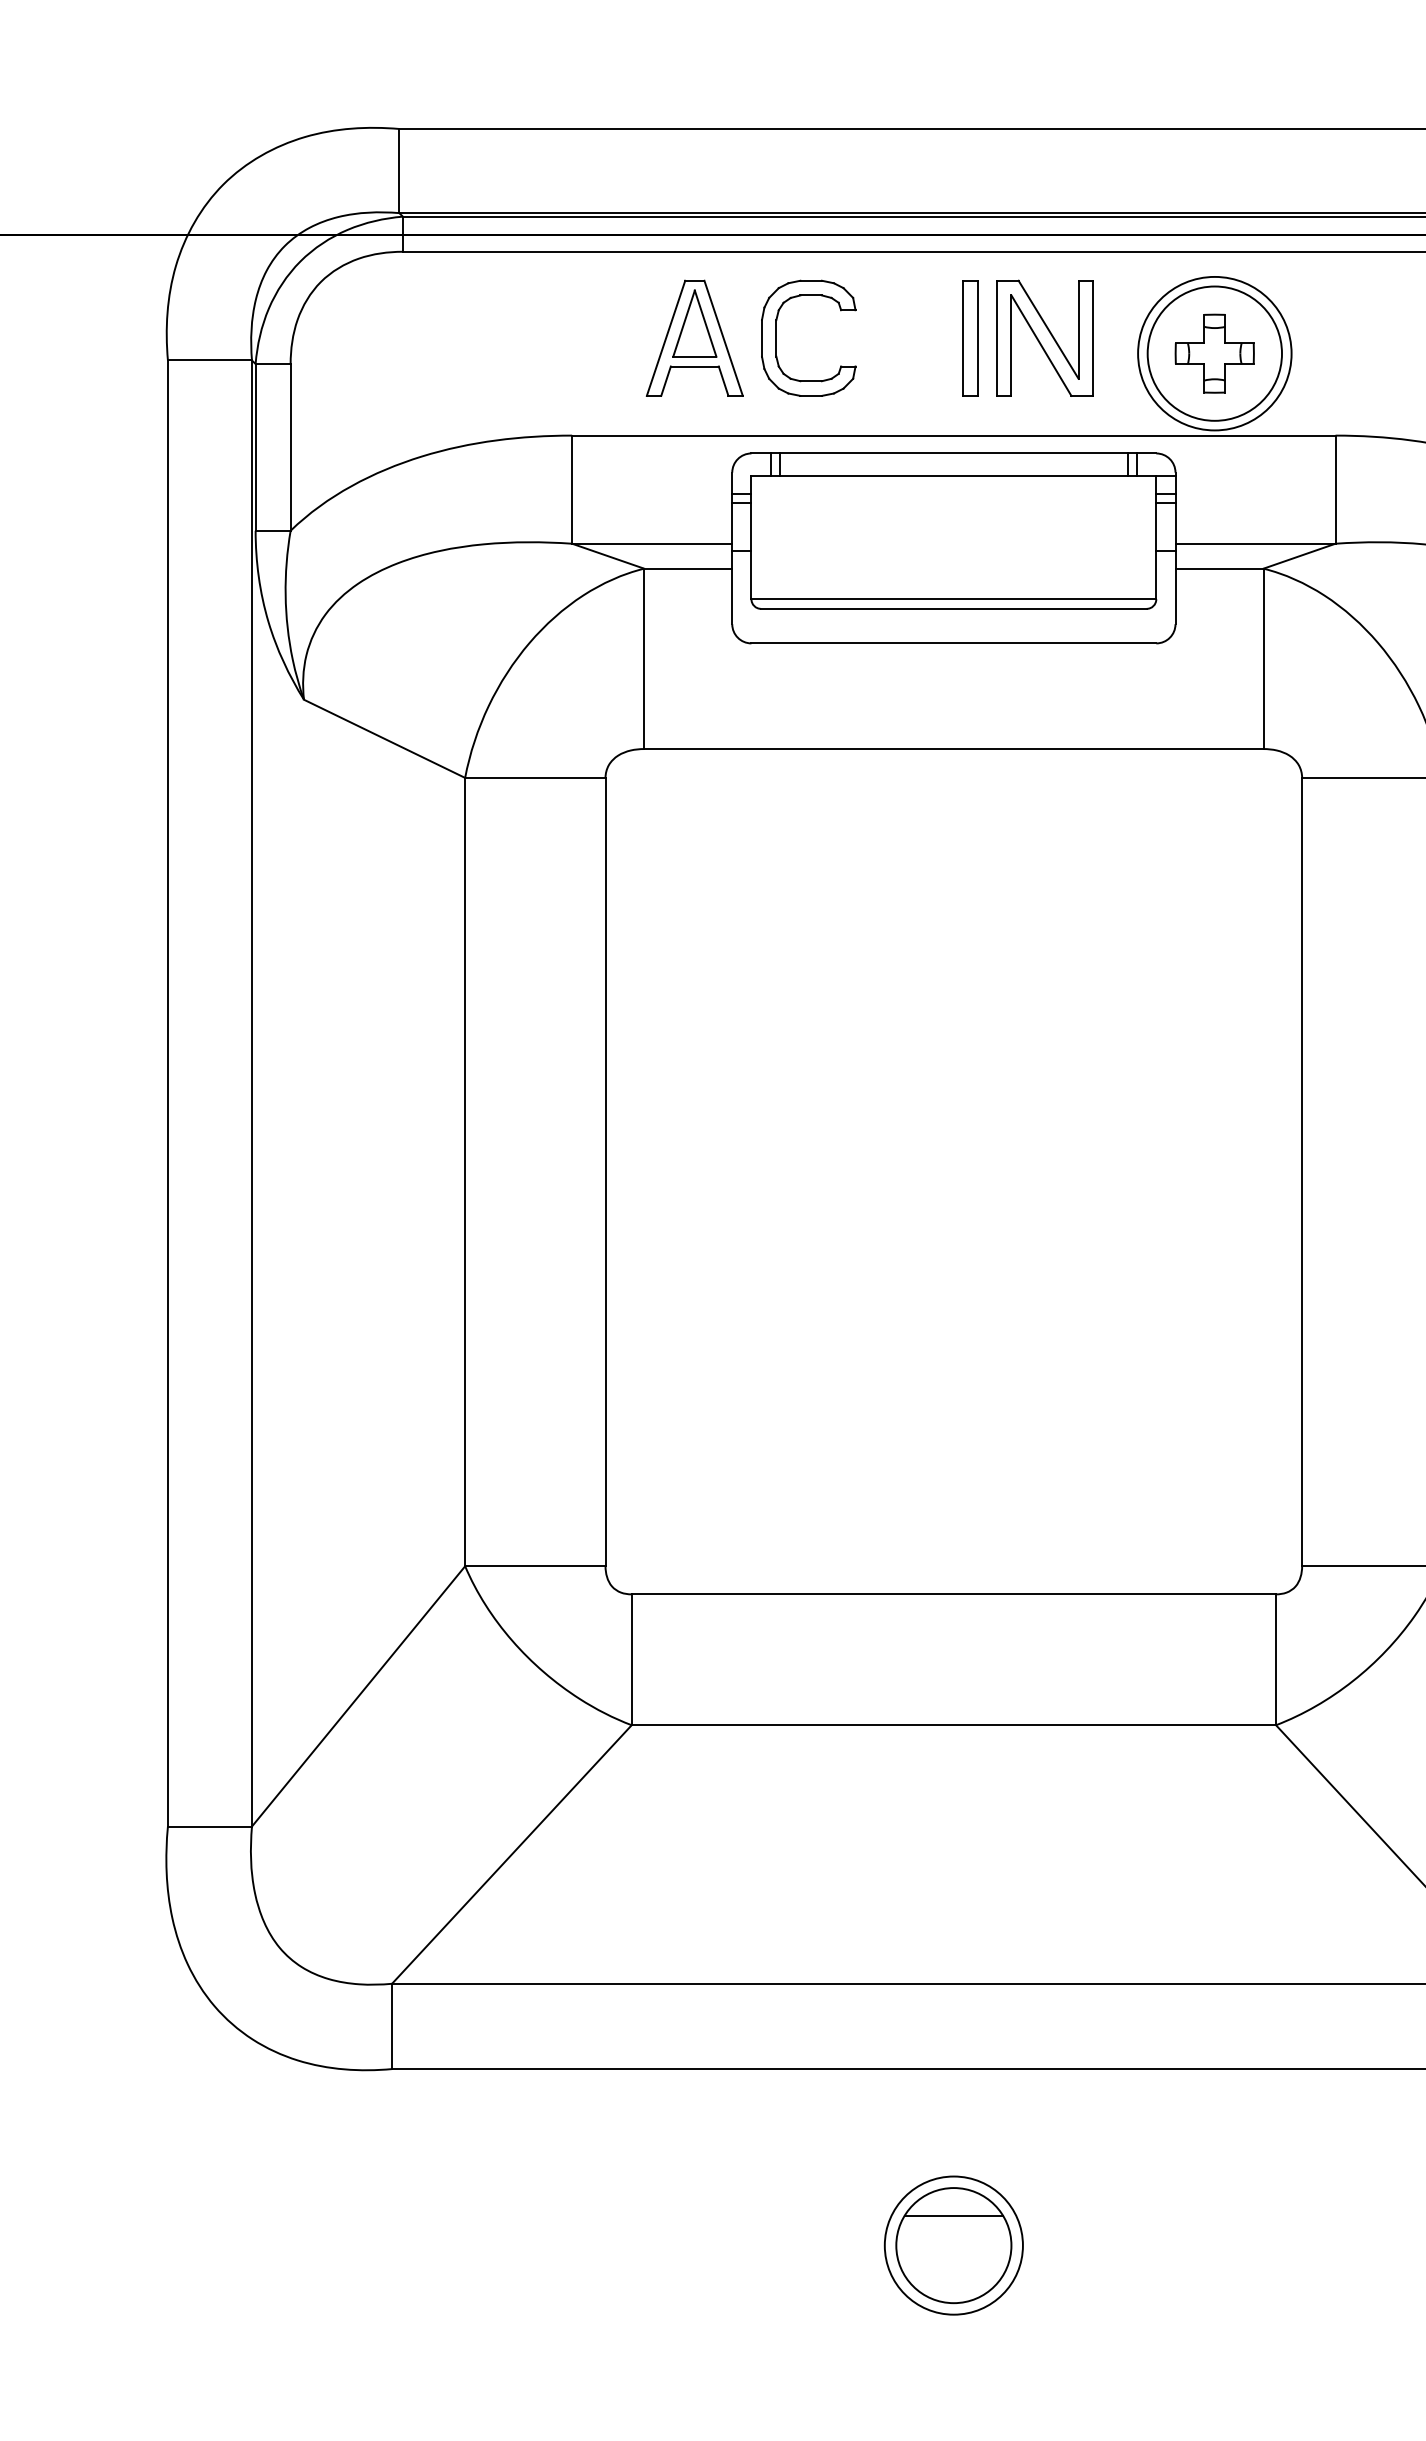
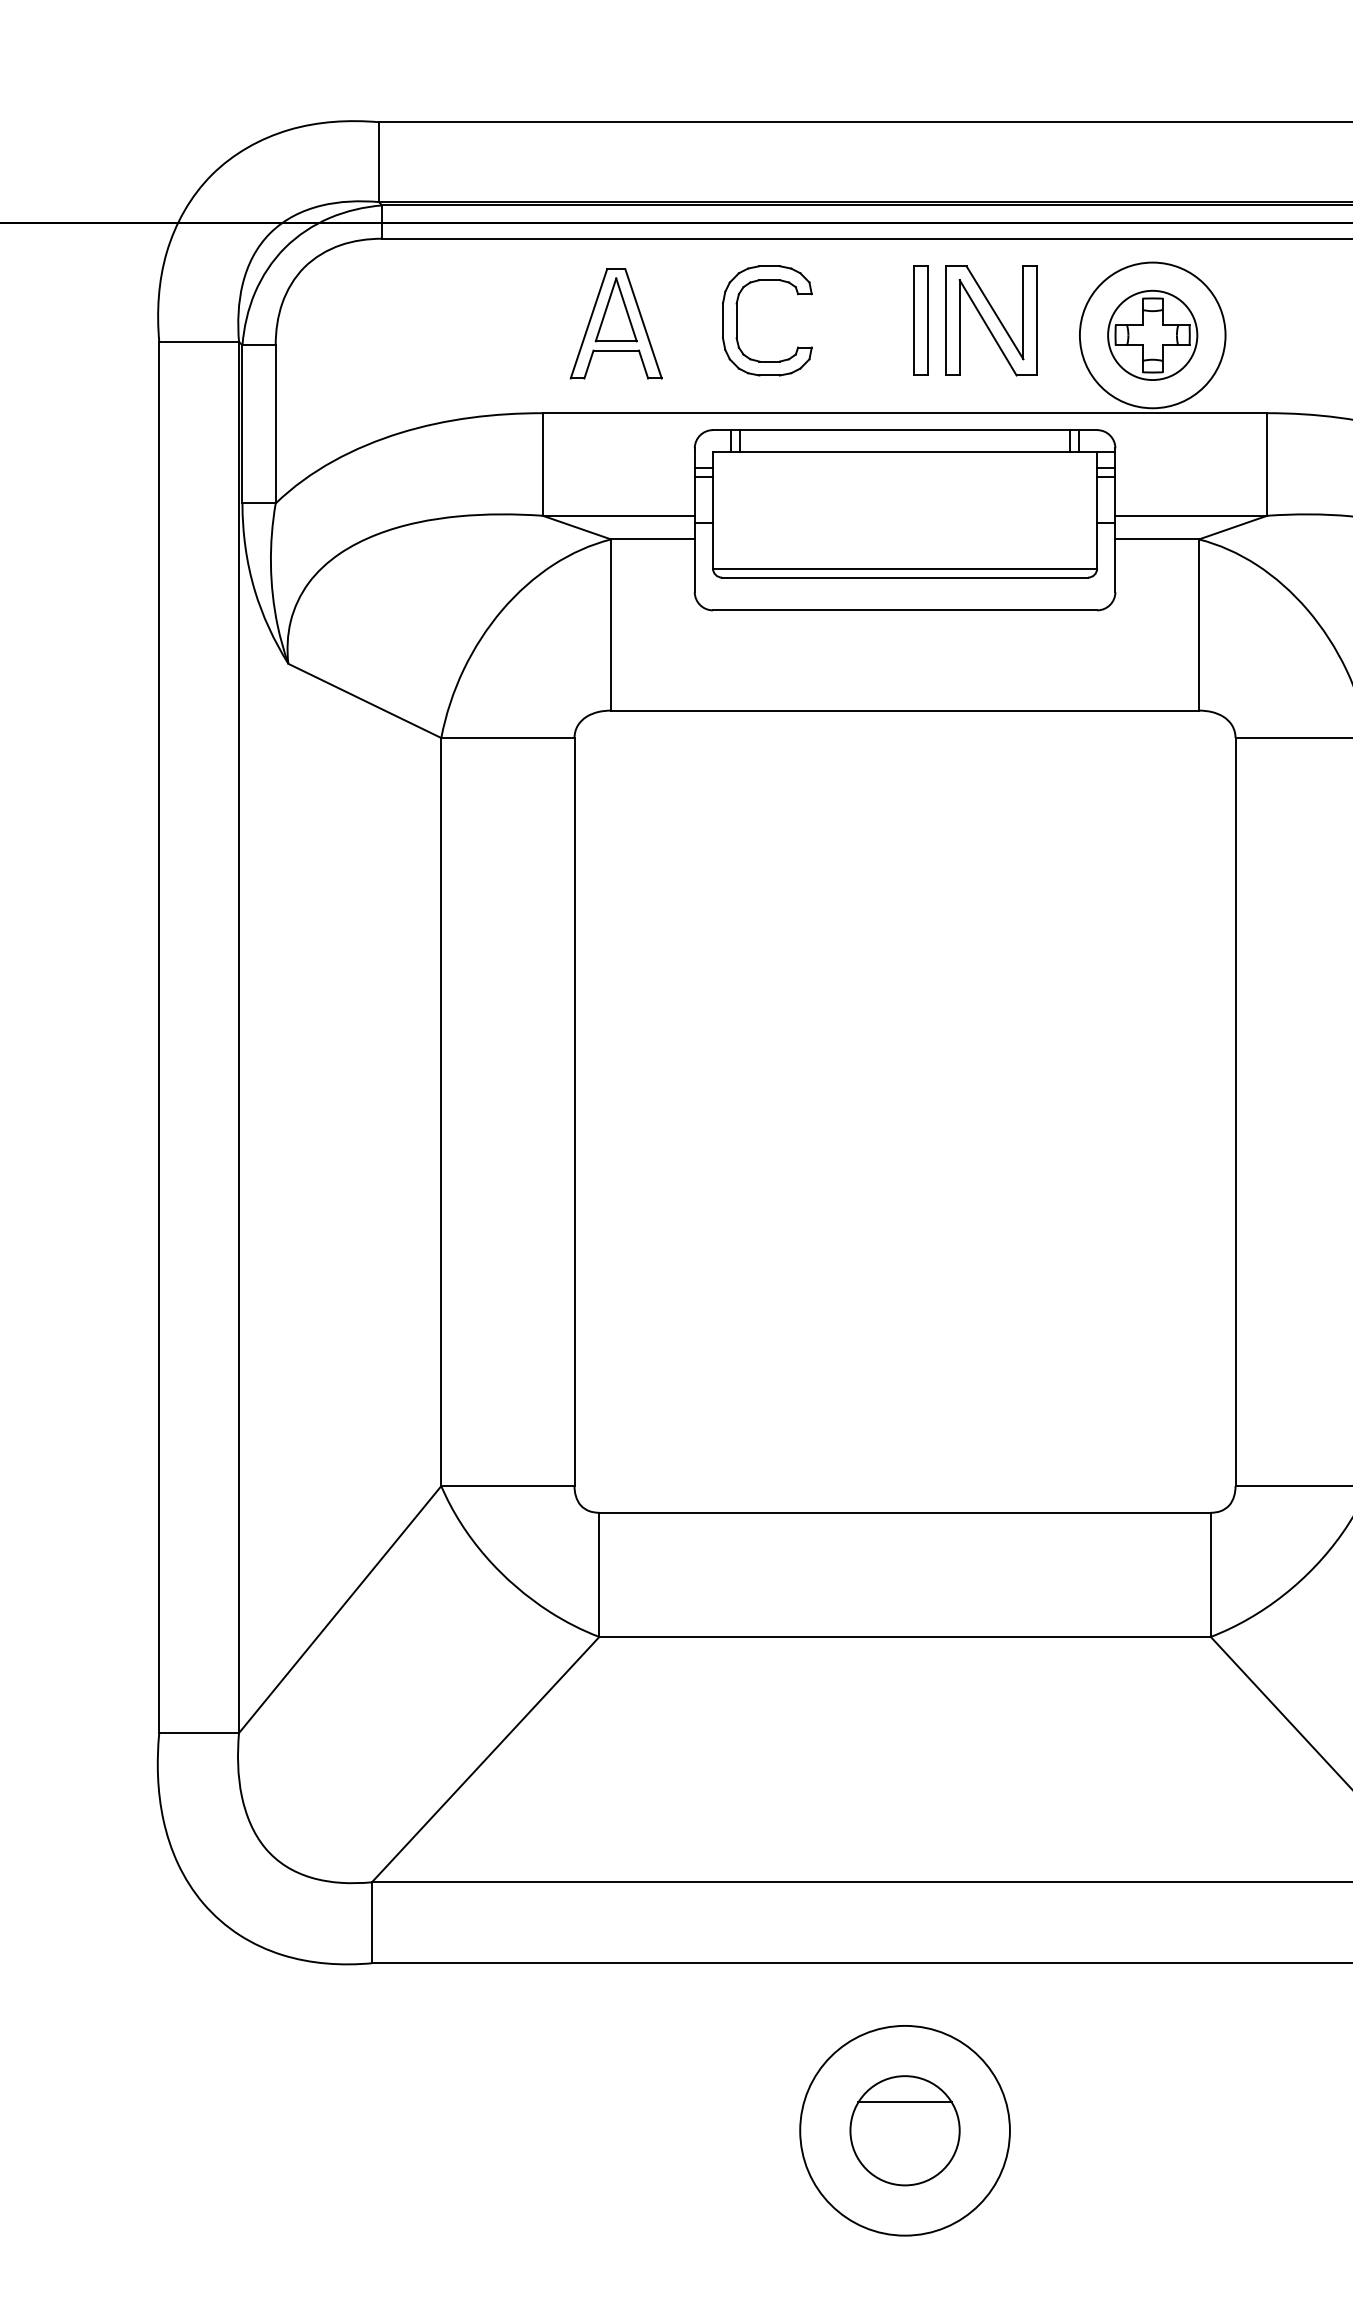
part: (694, 337) -> (615, 323), moved
circle: (1214, 353) -> (1152, 335), size x0.7
circle: (953, 2245) -> (904, 2130), size x1.6

